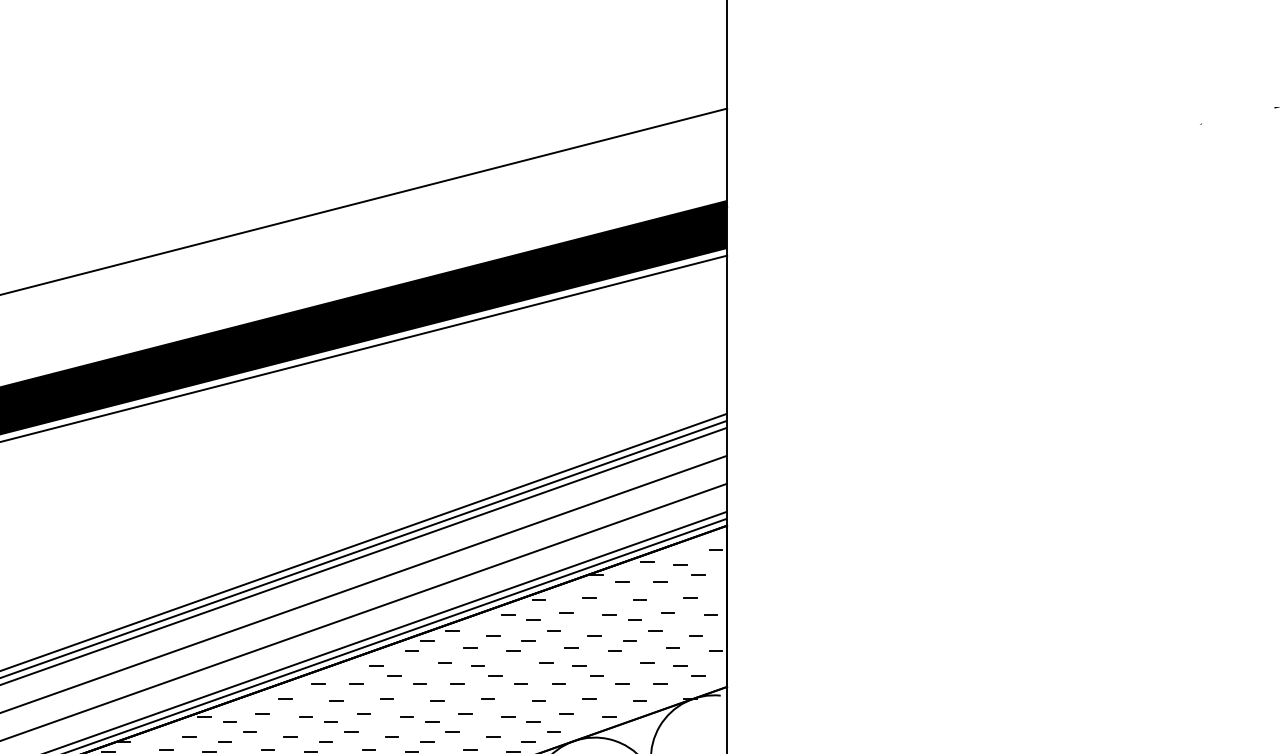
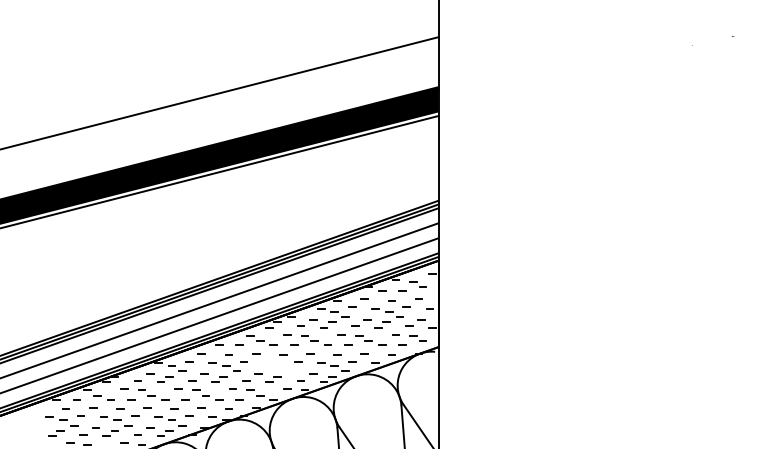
part: (430, 722) -> (279, 366), removed

